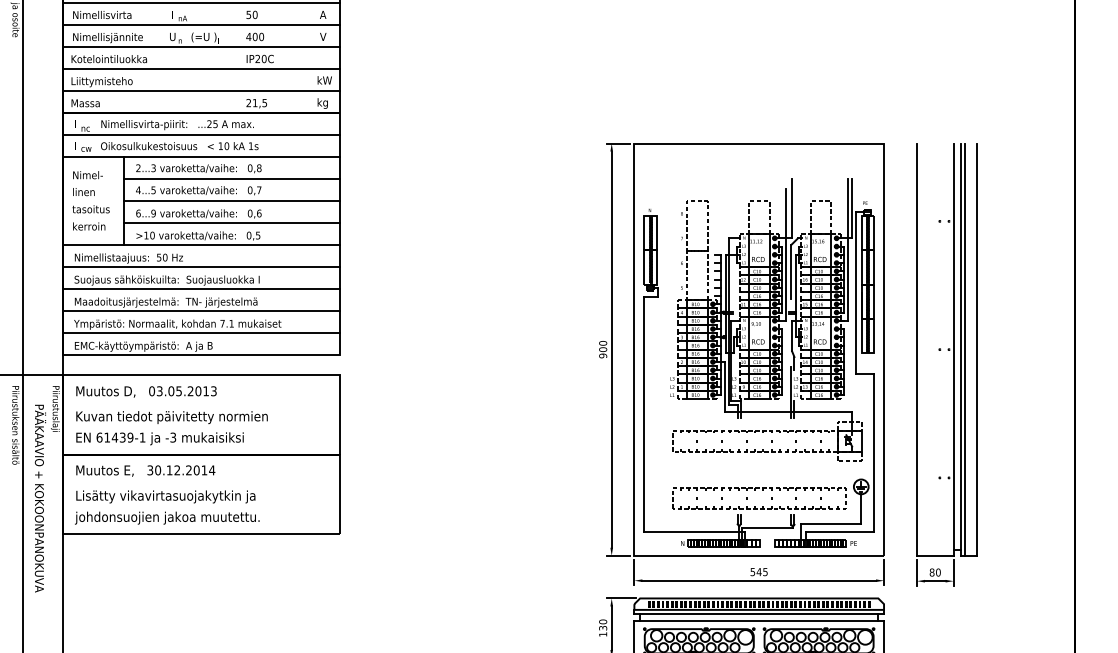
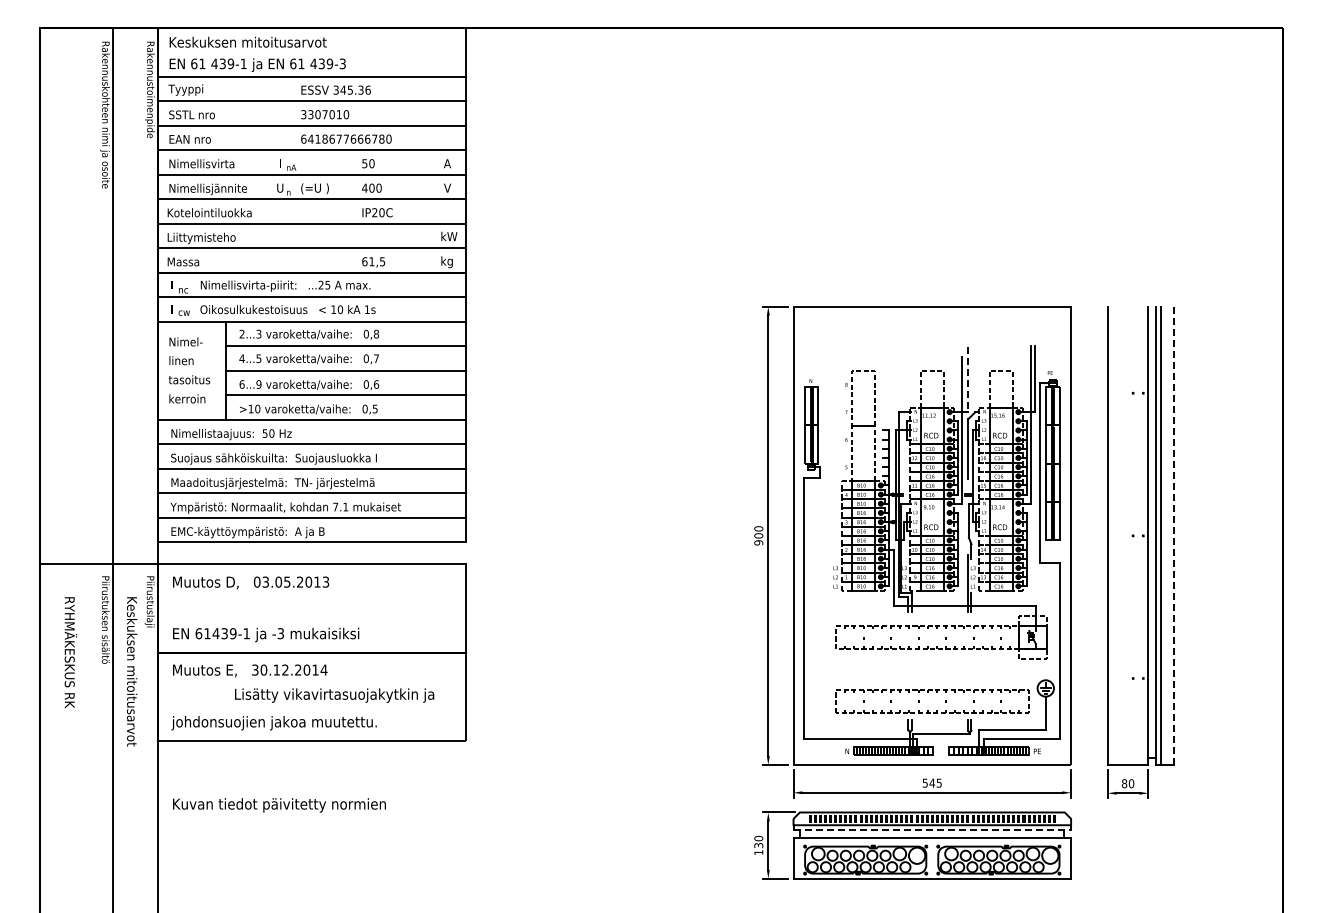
text: (248, 102) -> (364, 261), 21,5 -> 61,5
line: (791, 209) -> (968, 379), solid -> dashed
line: (976, 350) -> (1173, 536), solid -> dashed
text: (172, 417) -> (279, 805), moved
text: (165, 496) -> (334, 695), moved
text: (40, 498) -> (133, 701), PÄÄKAAVIO + KOKOONPANOKUVA -> Keskuksen mitoitusarvot
line: (759, 614) -> (932, 830), solid -> dashed

